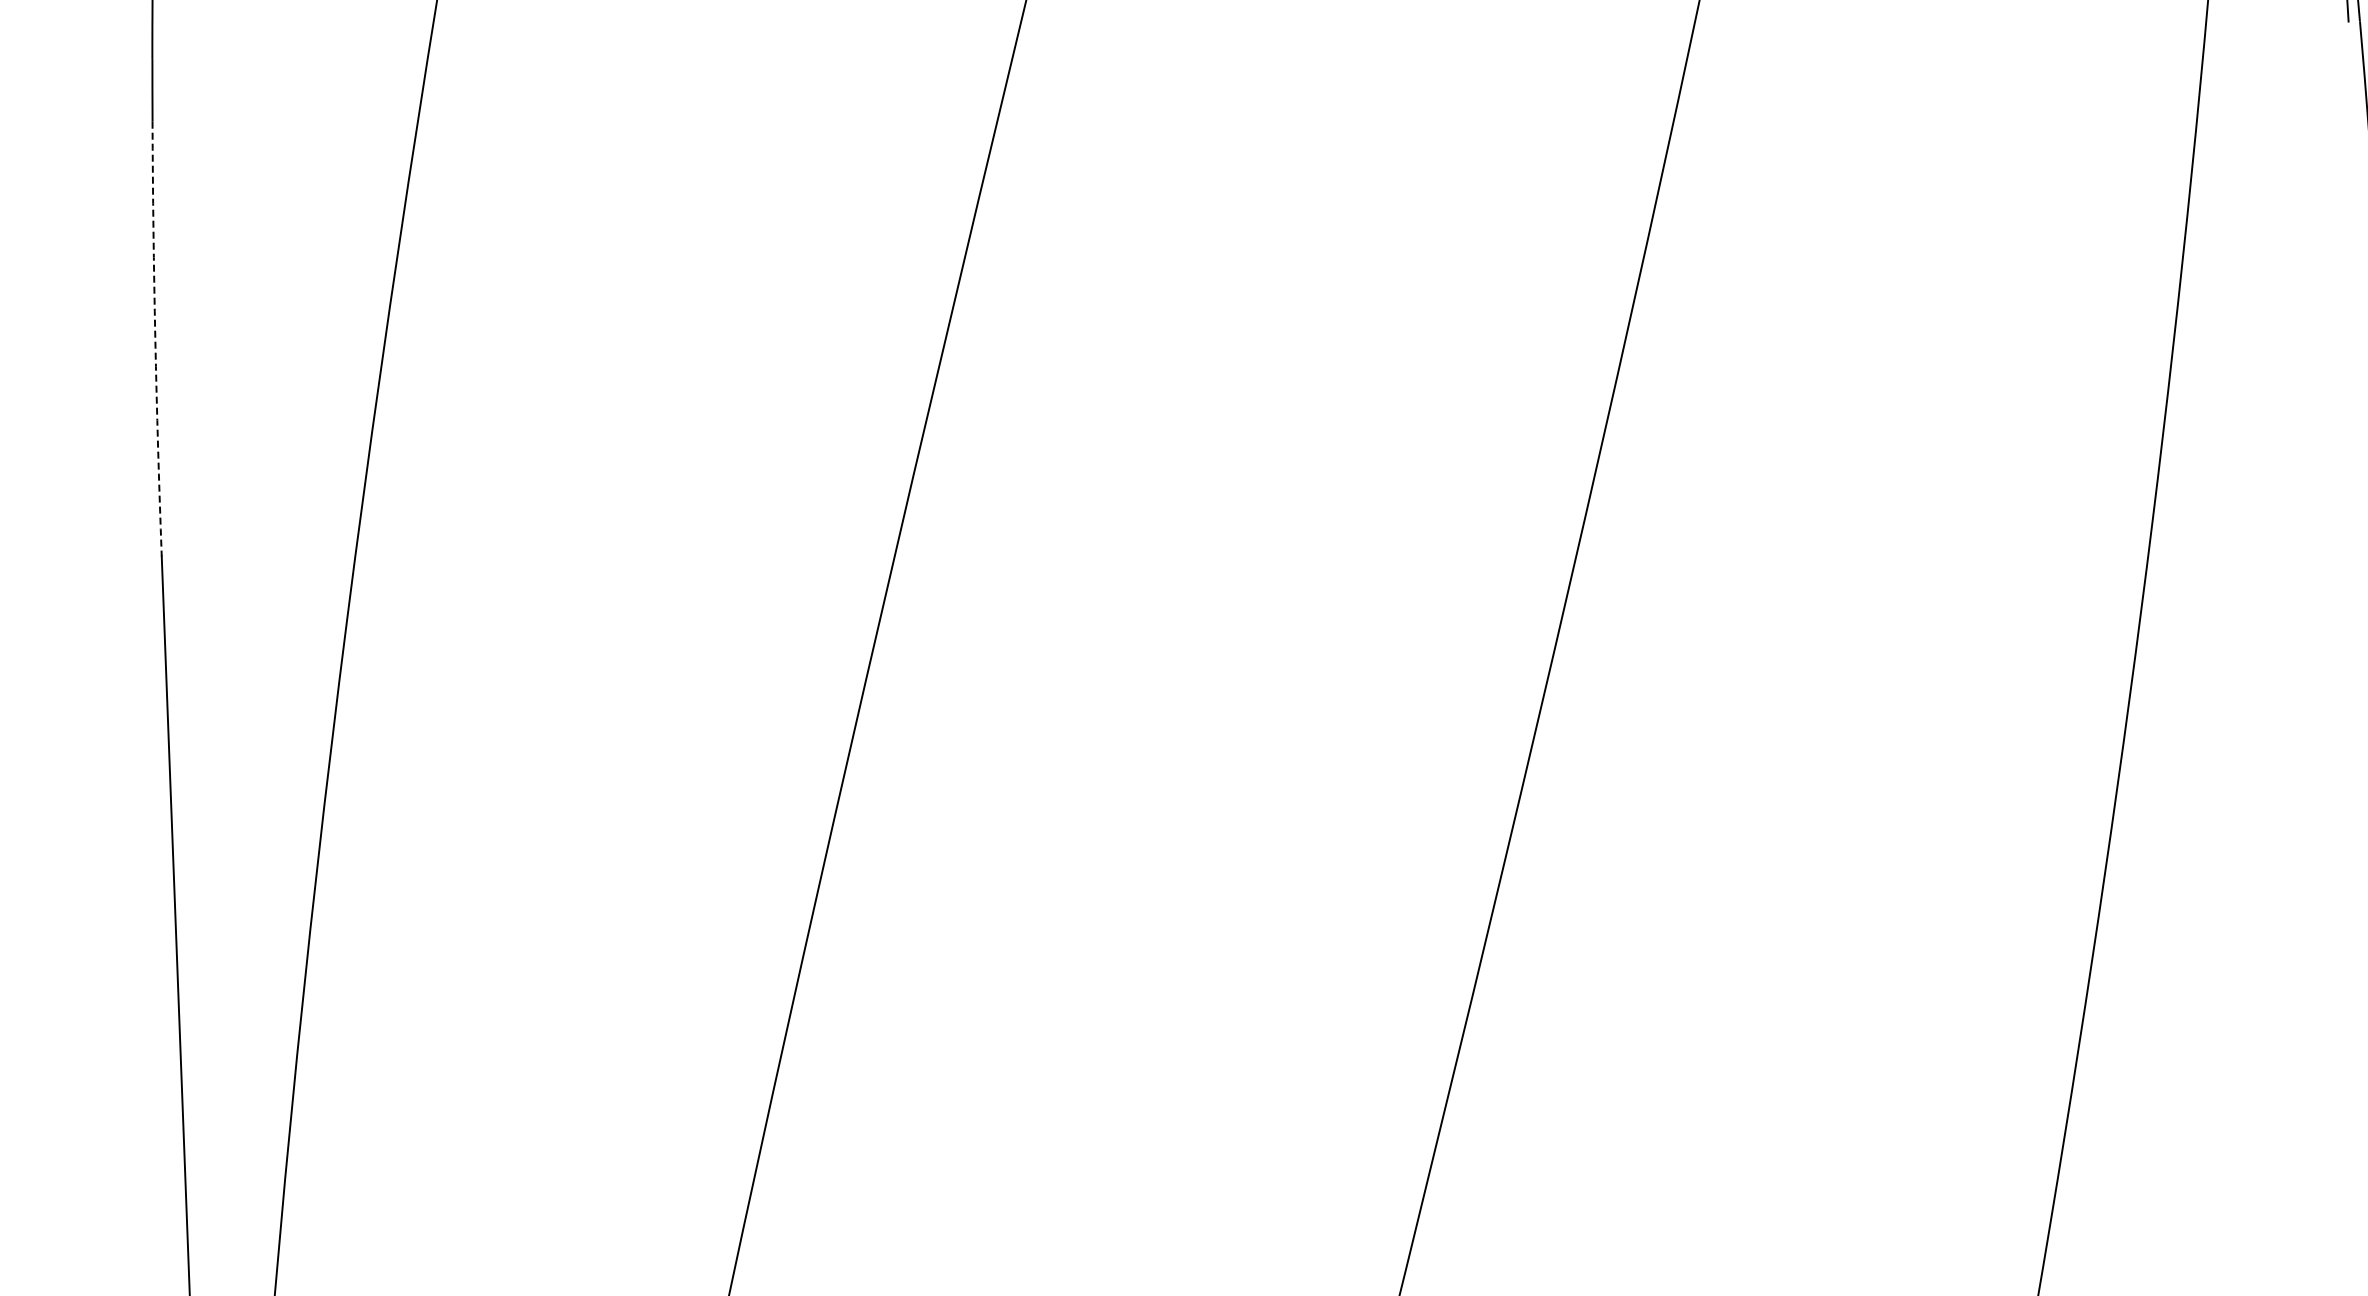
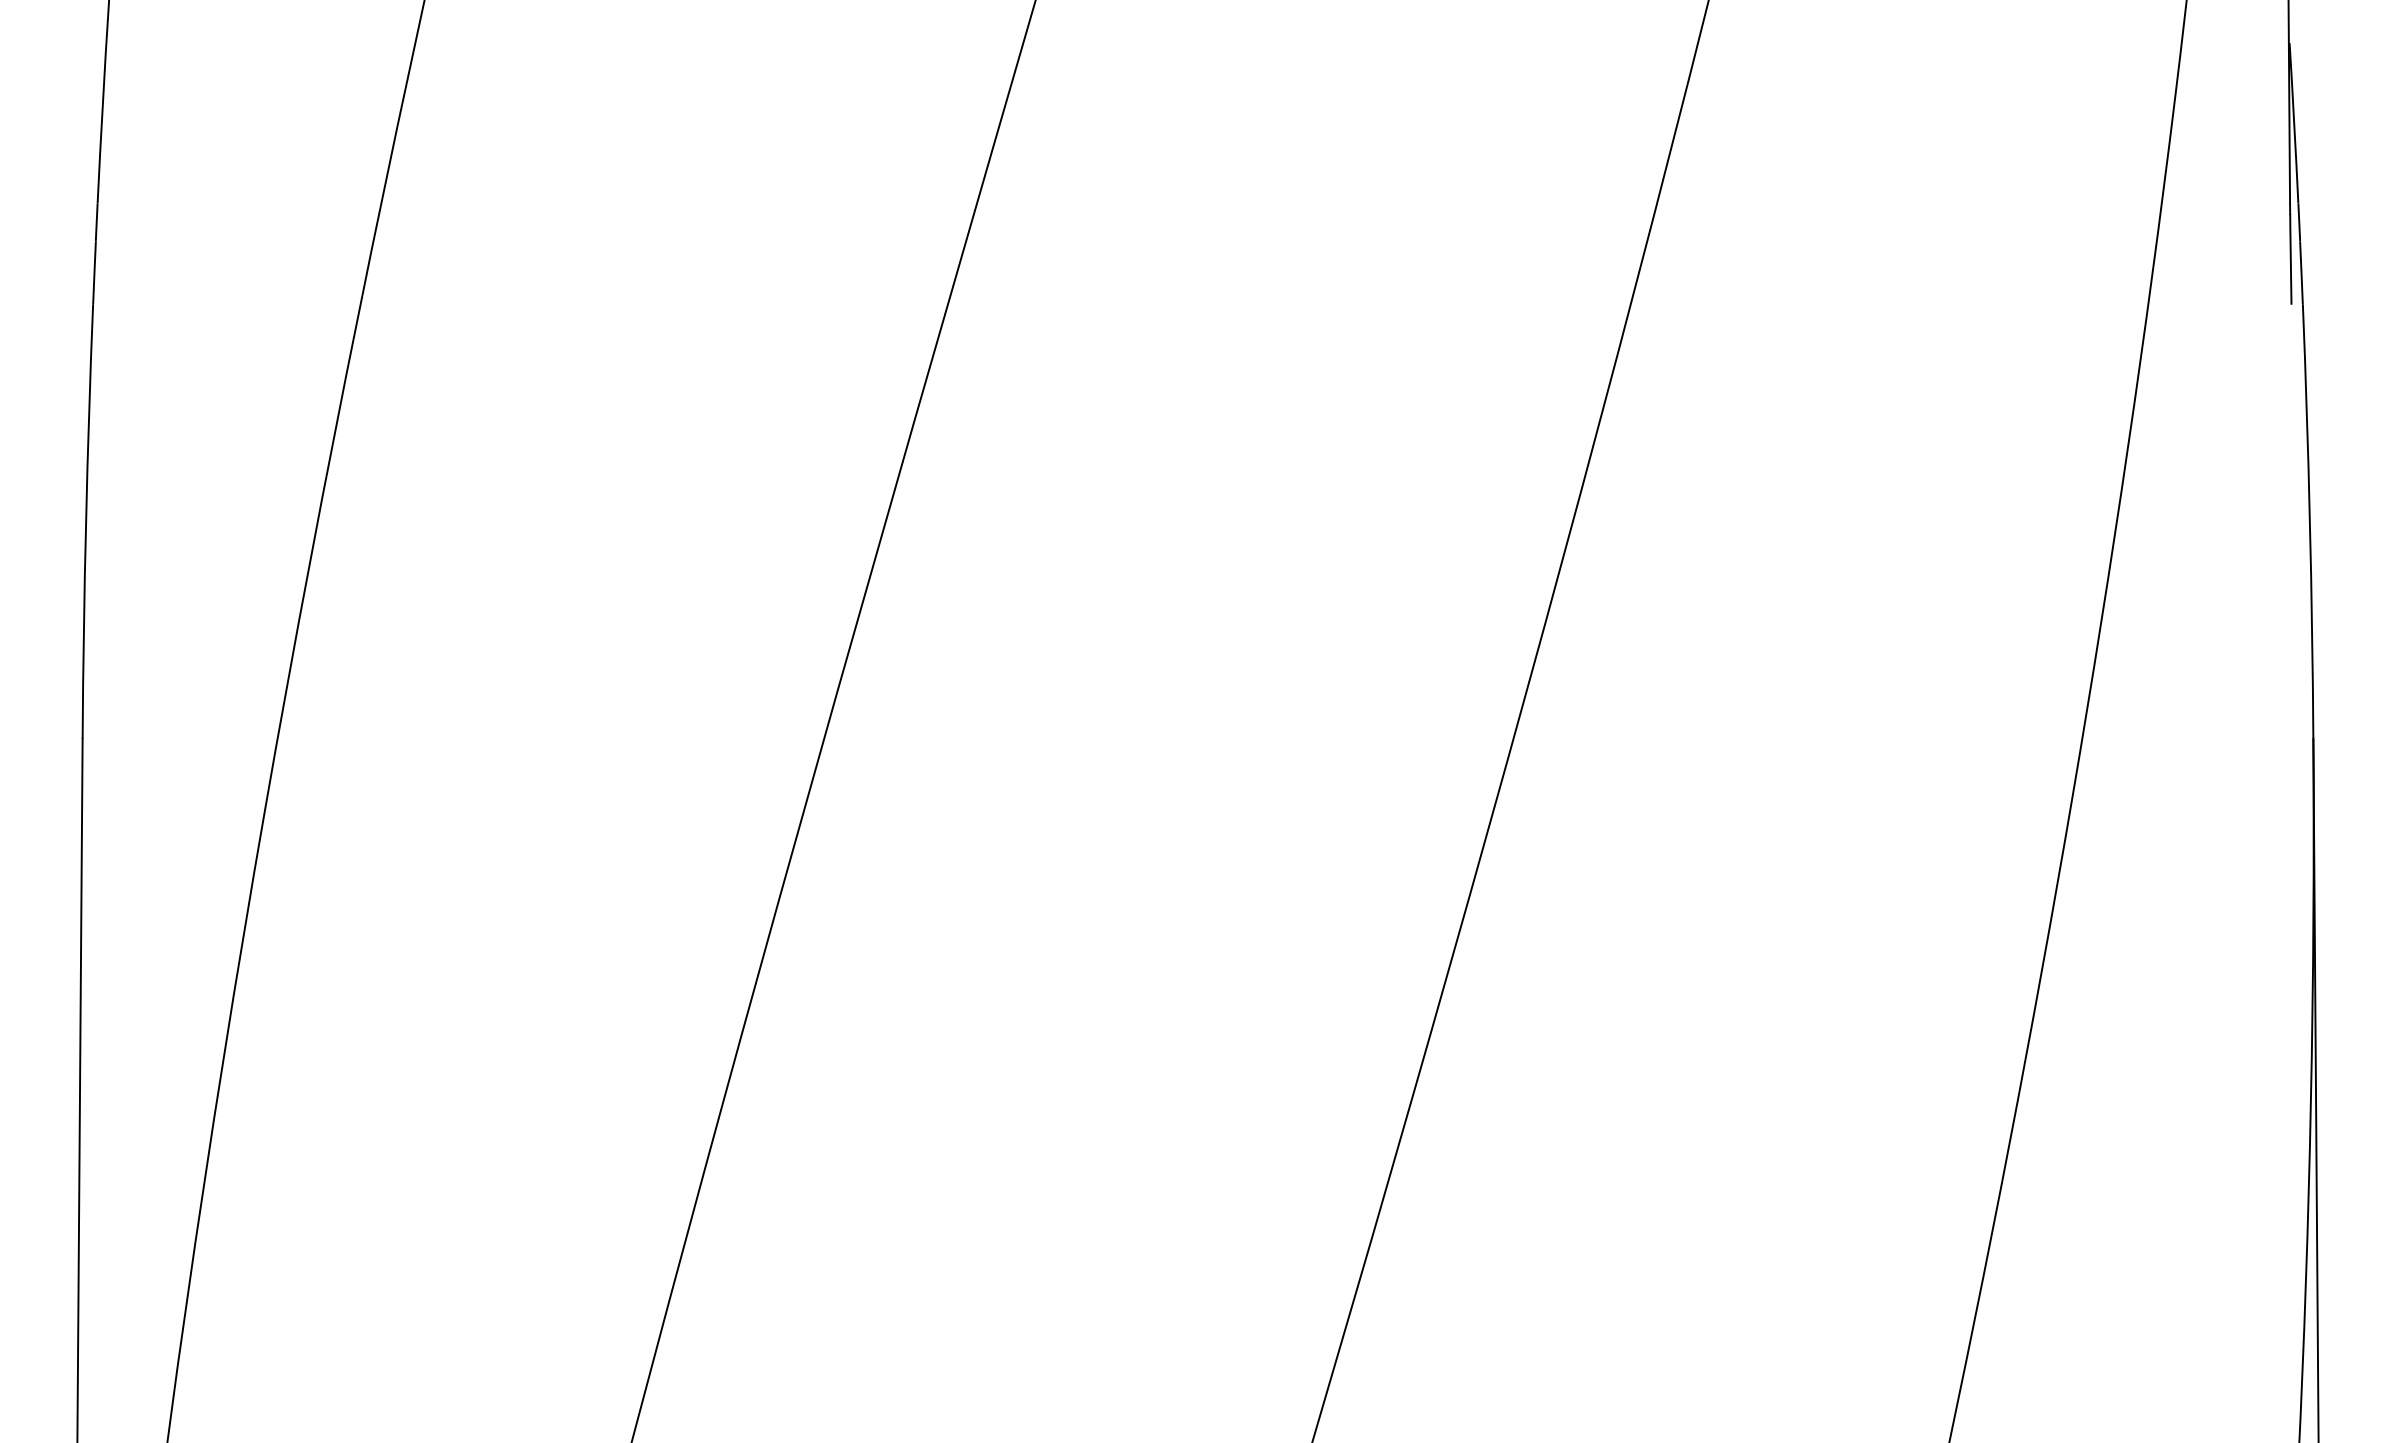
arc: (155, 339) -> (86, 521), dashed -> solid

